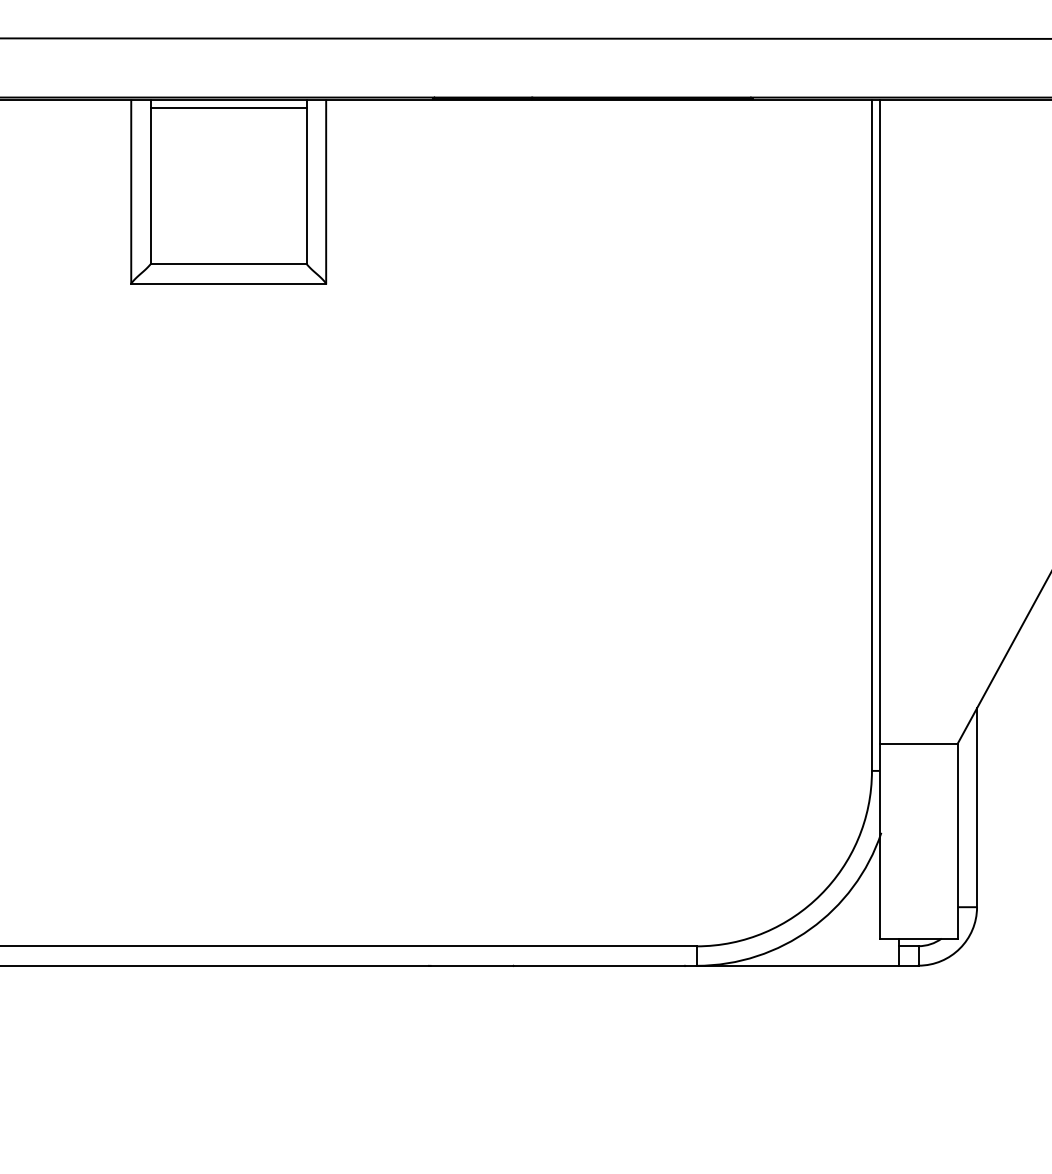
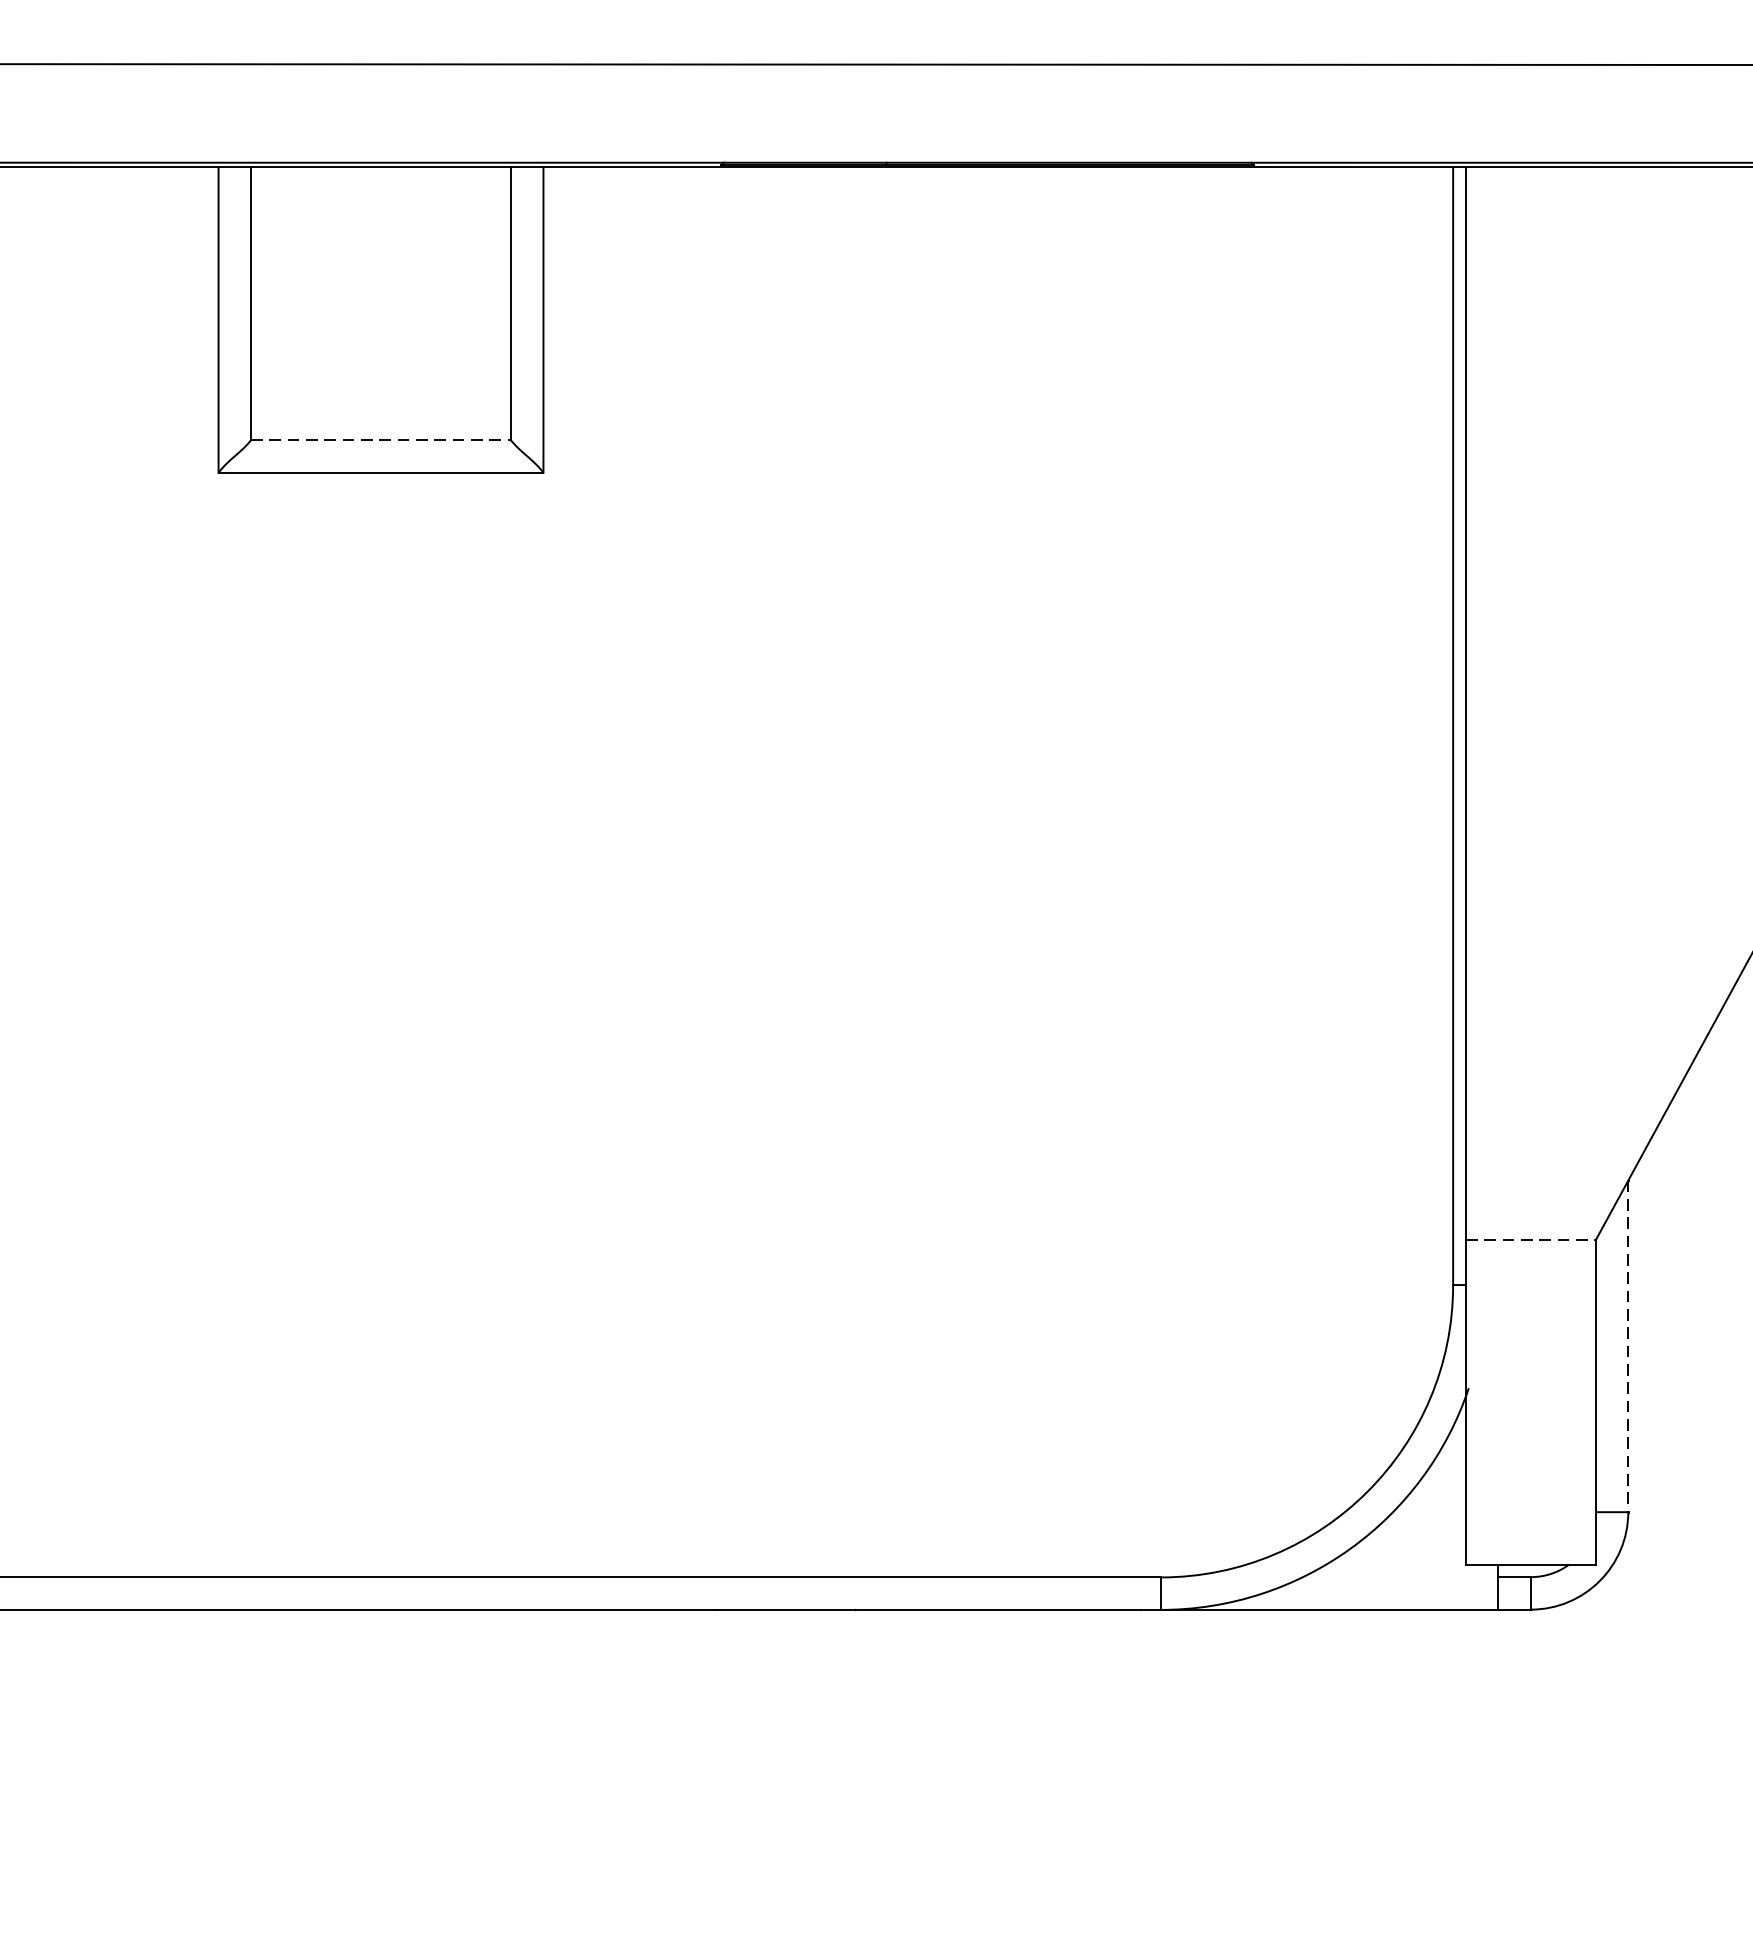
line: (228, 108) -> (380, 180), removed
line: (228, 264) -> (380, 440), solid -> dashed
line: (918, 743) -> (1530, 1239), solid -> dashed
line: (977, 808) -> (1629, 1347), solid -> dashed

